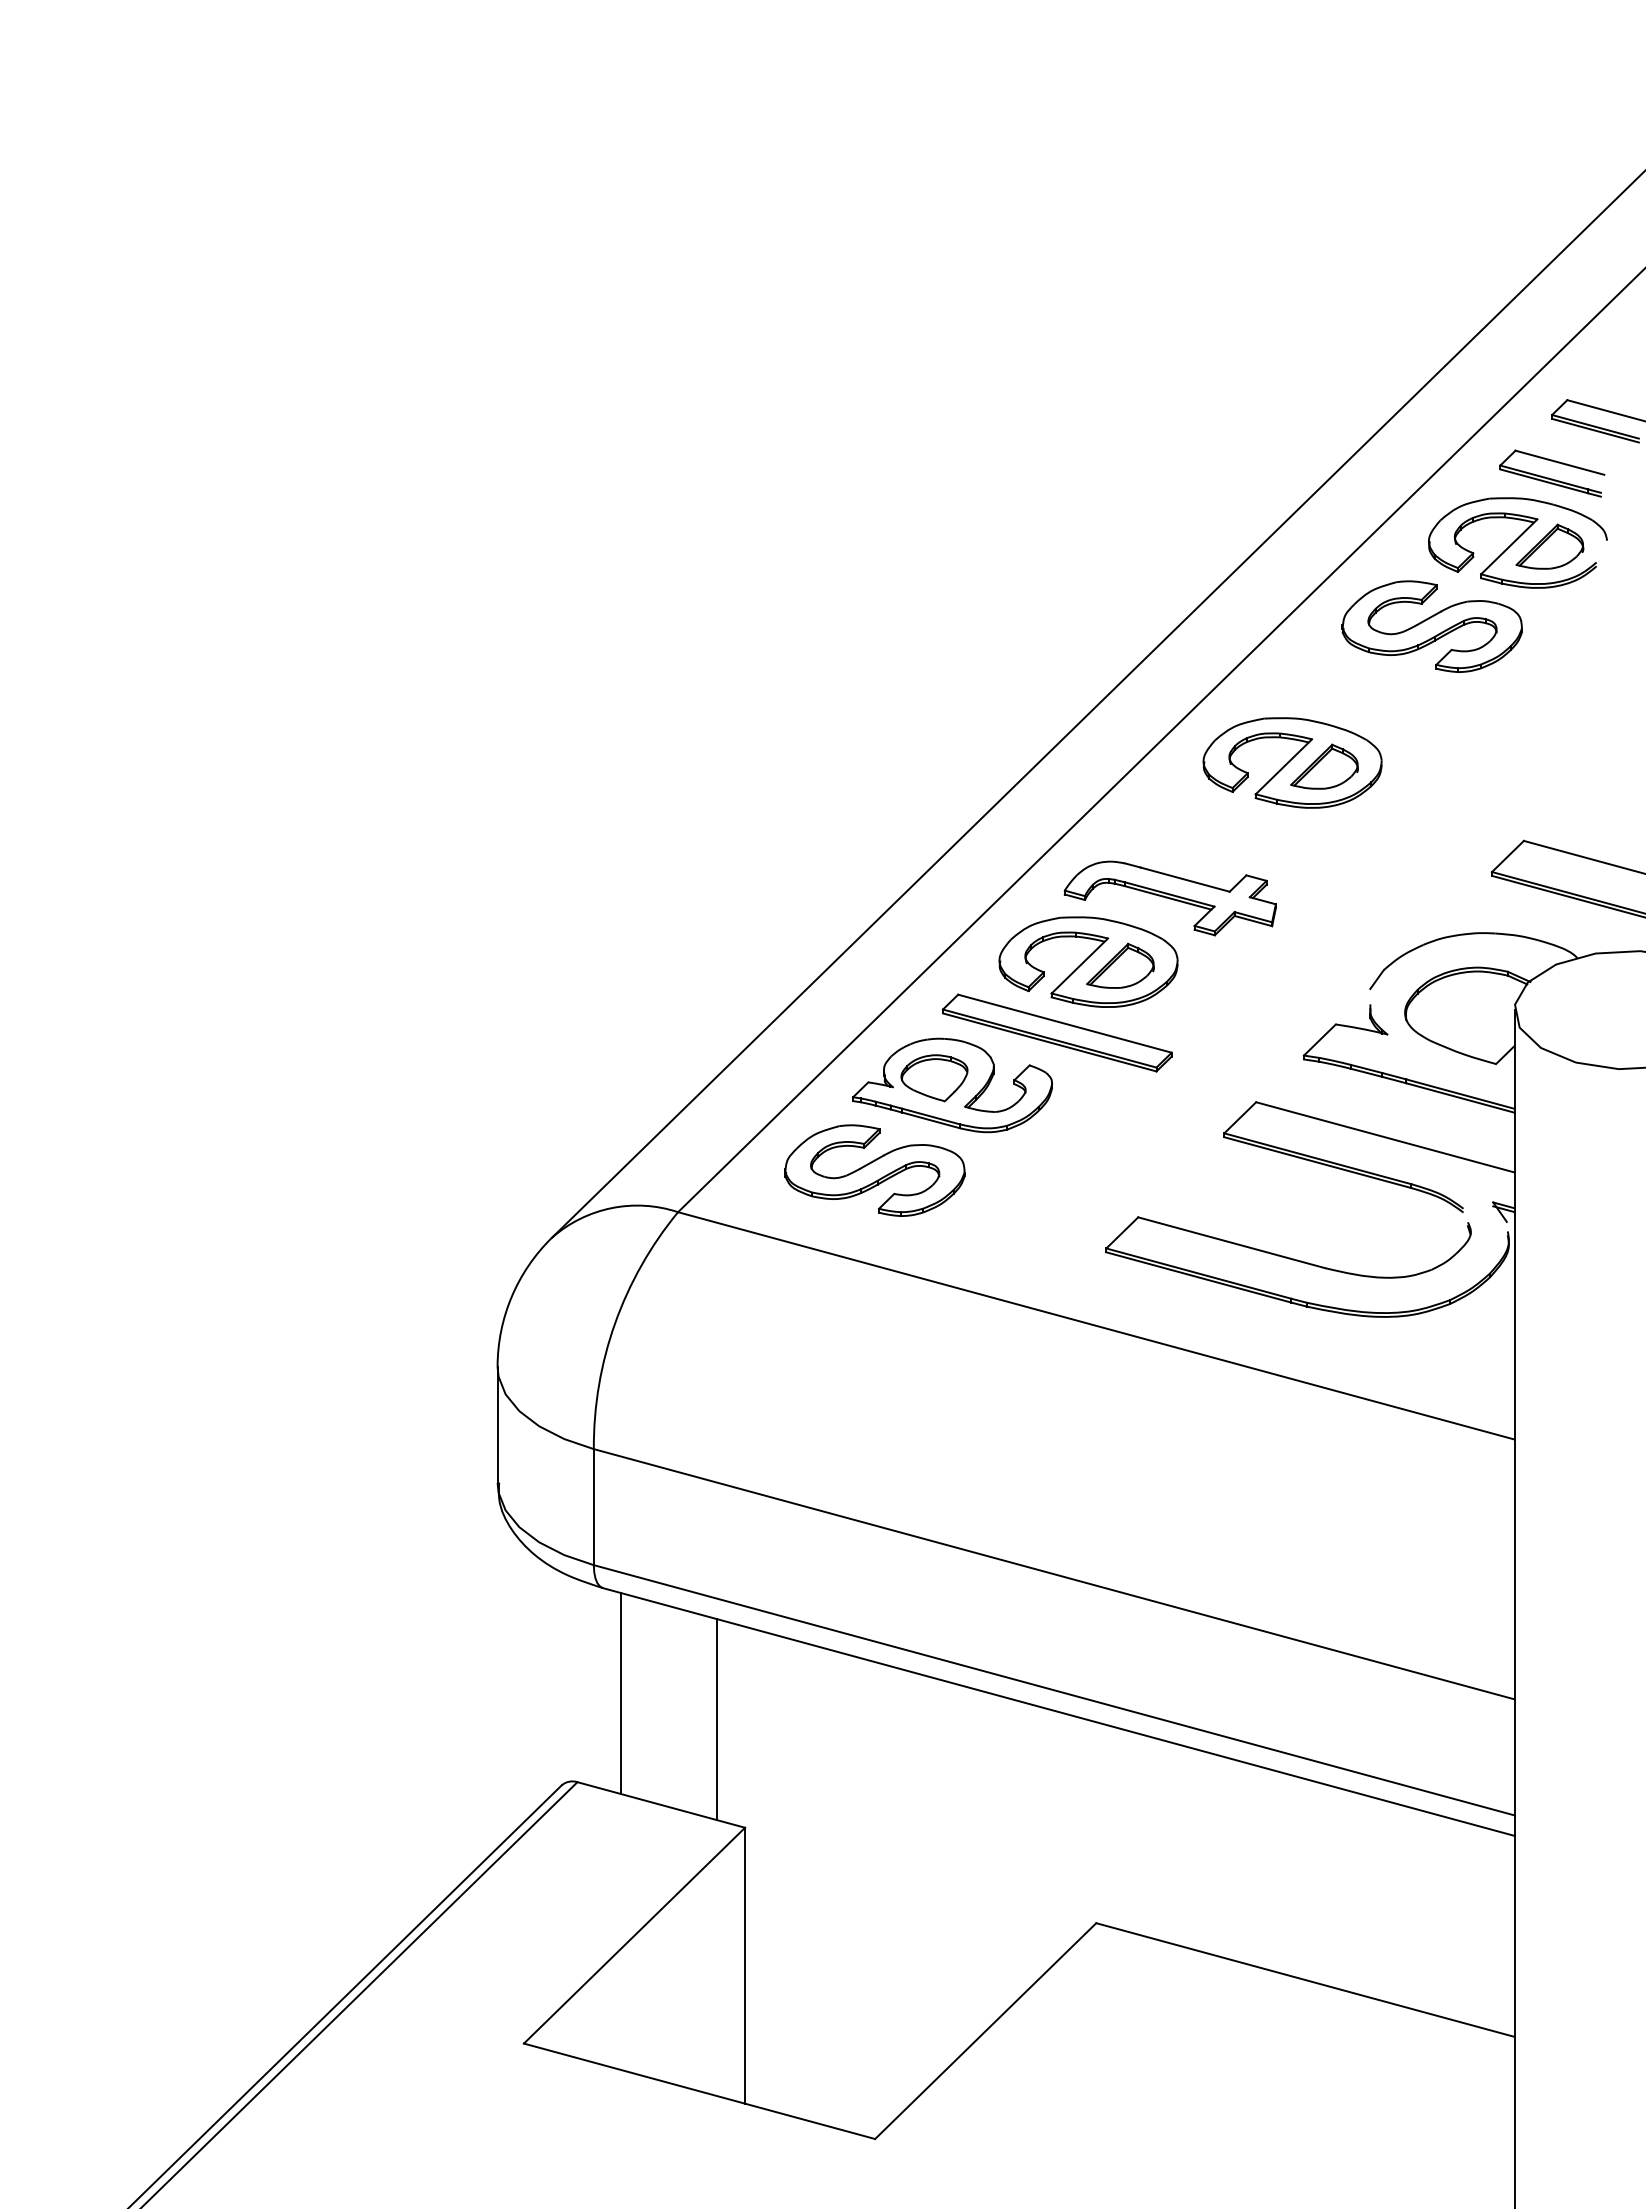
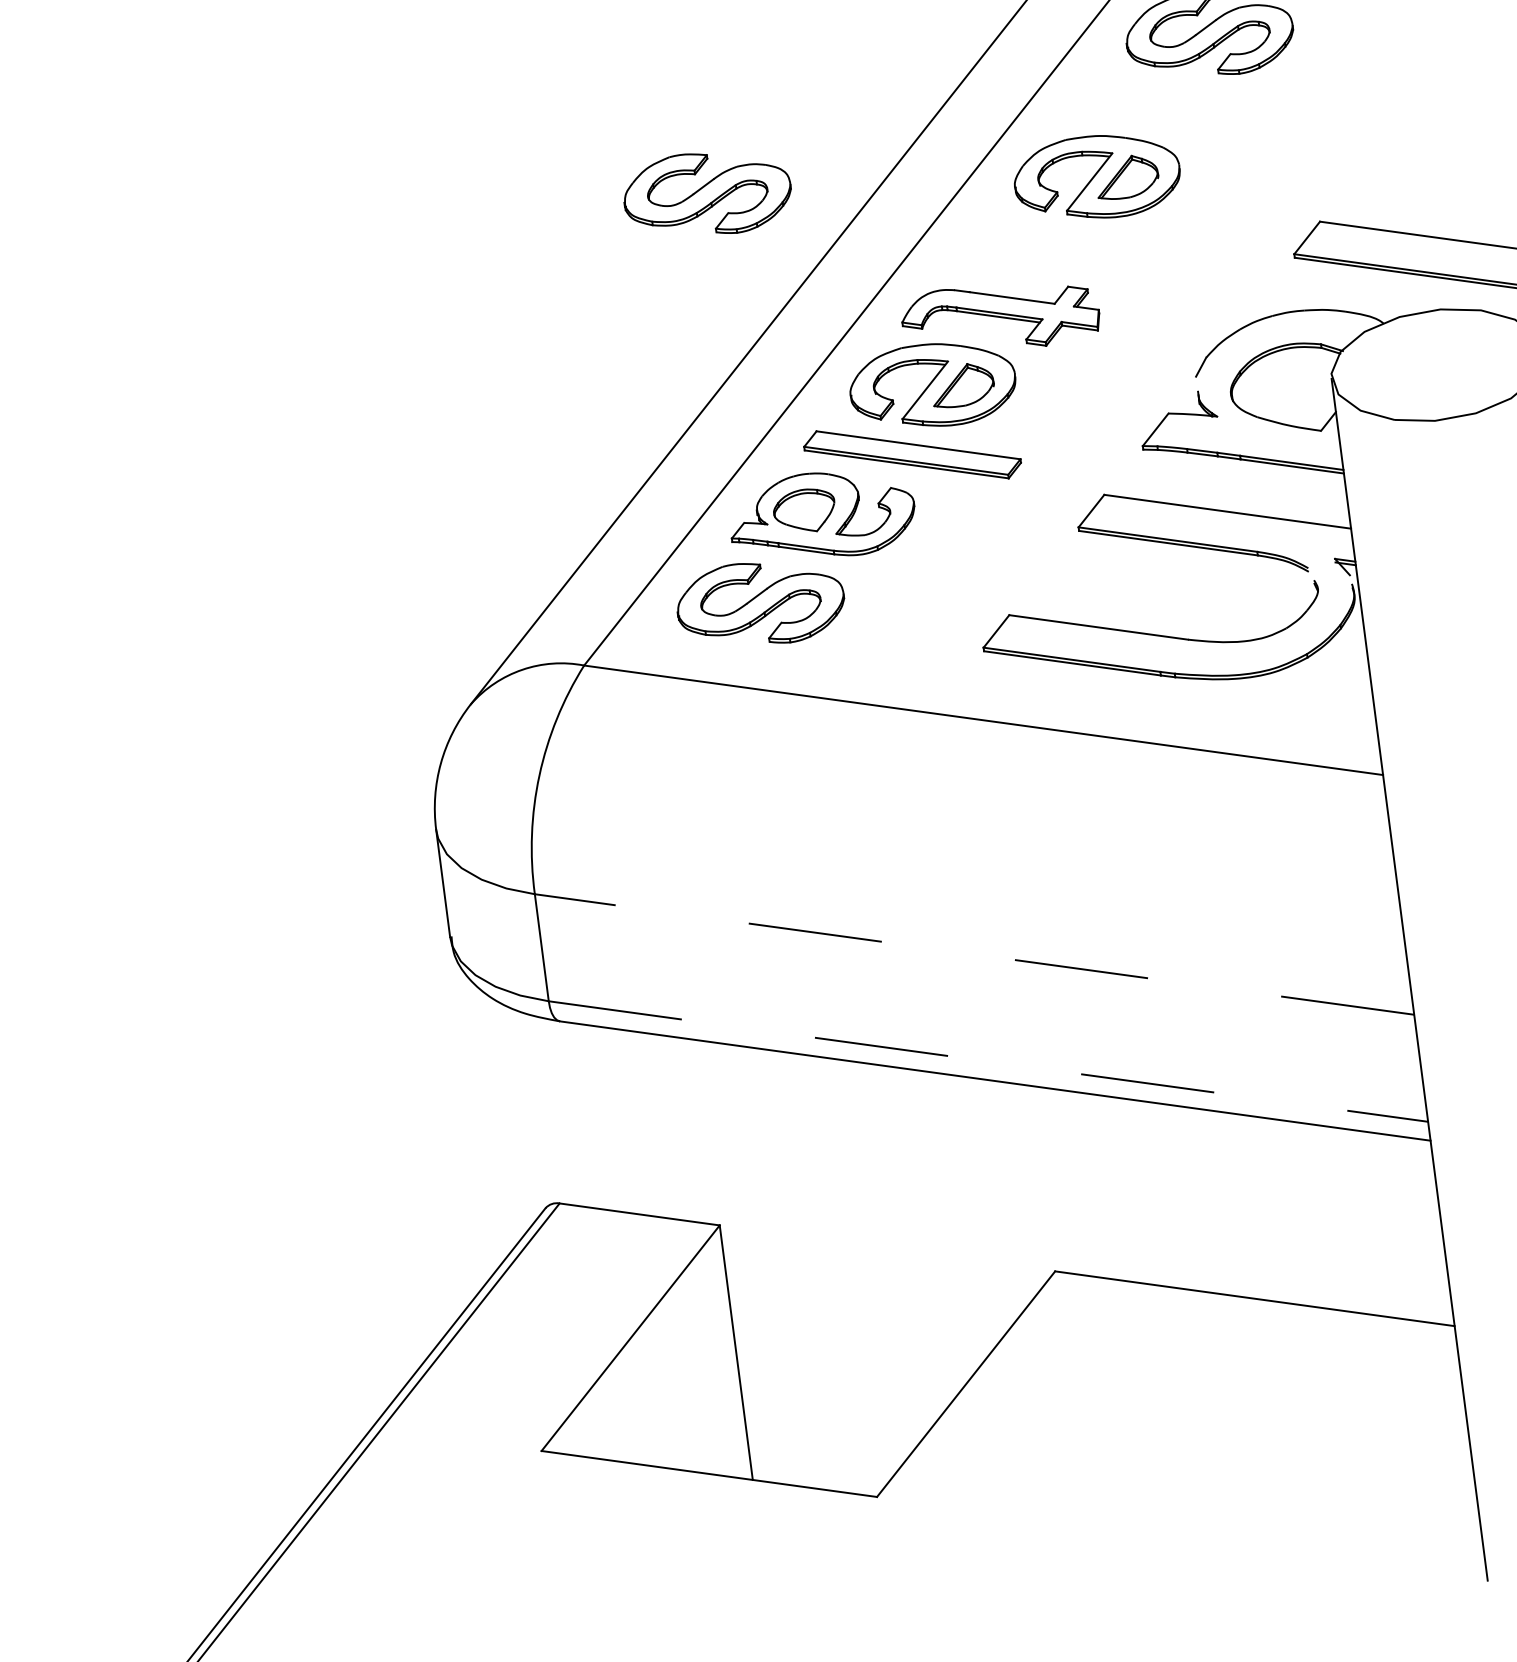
part: (874, 726) -> (707, 193), added
line: (1053, 1574) -> (973, 954), solid -> dashed
line: (1054, 1690) -> (988, 1061), solid -> dashed
line: (620, 1693) -> (588, 1116), removed
line: (717, 1719) -> (681, 1128), removed

